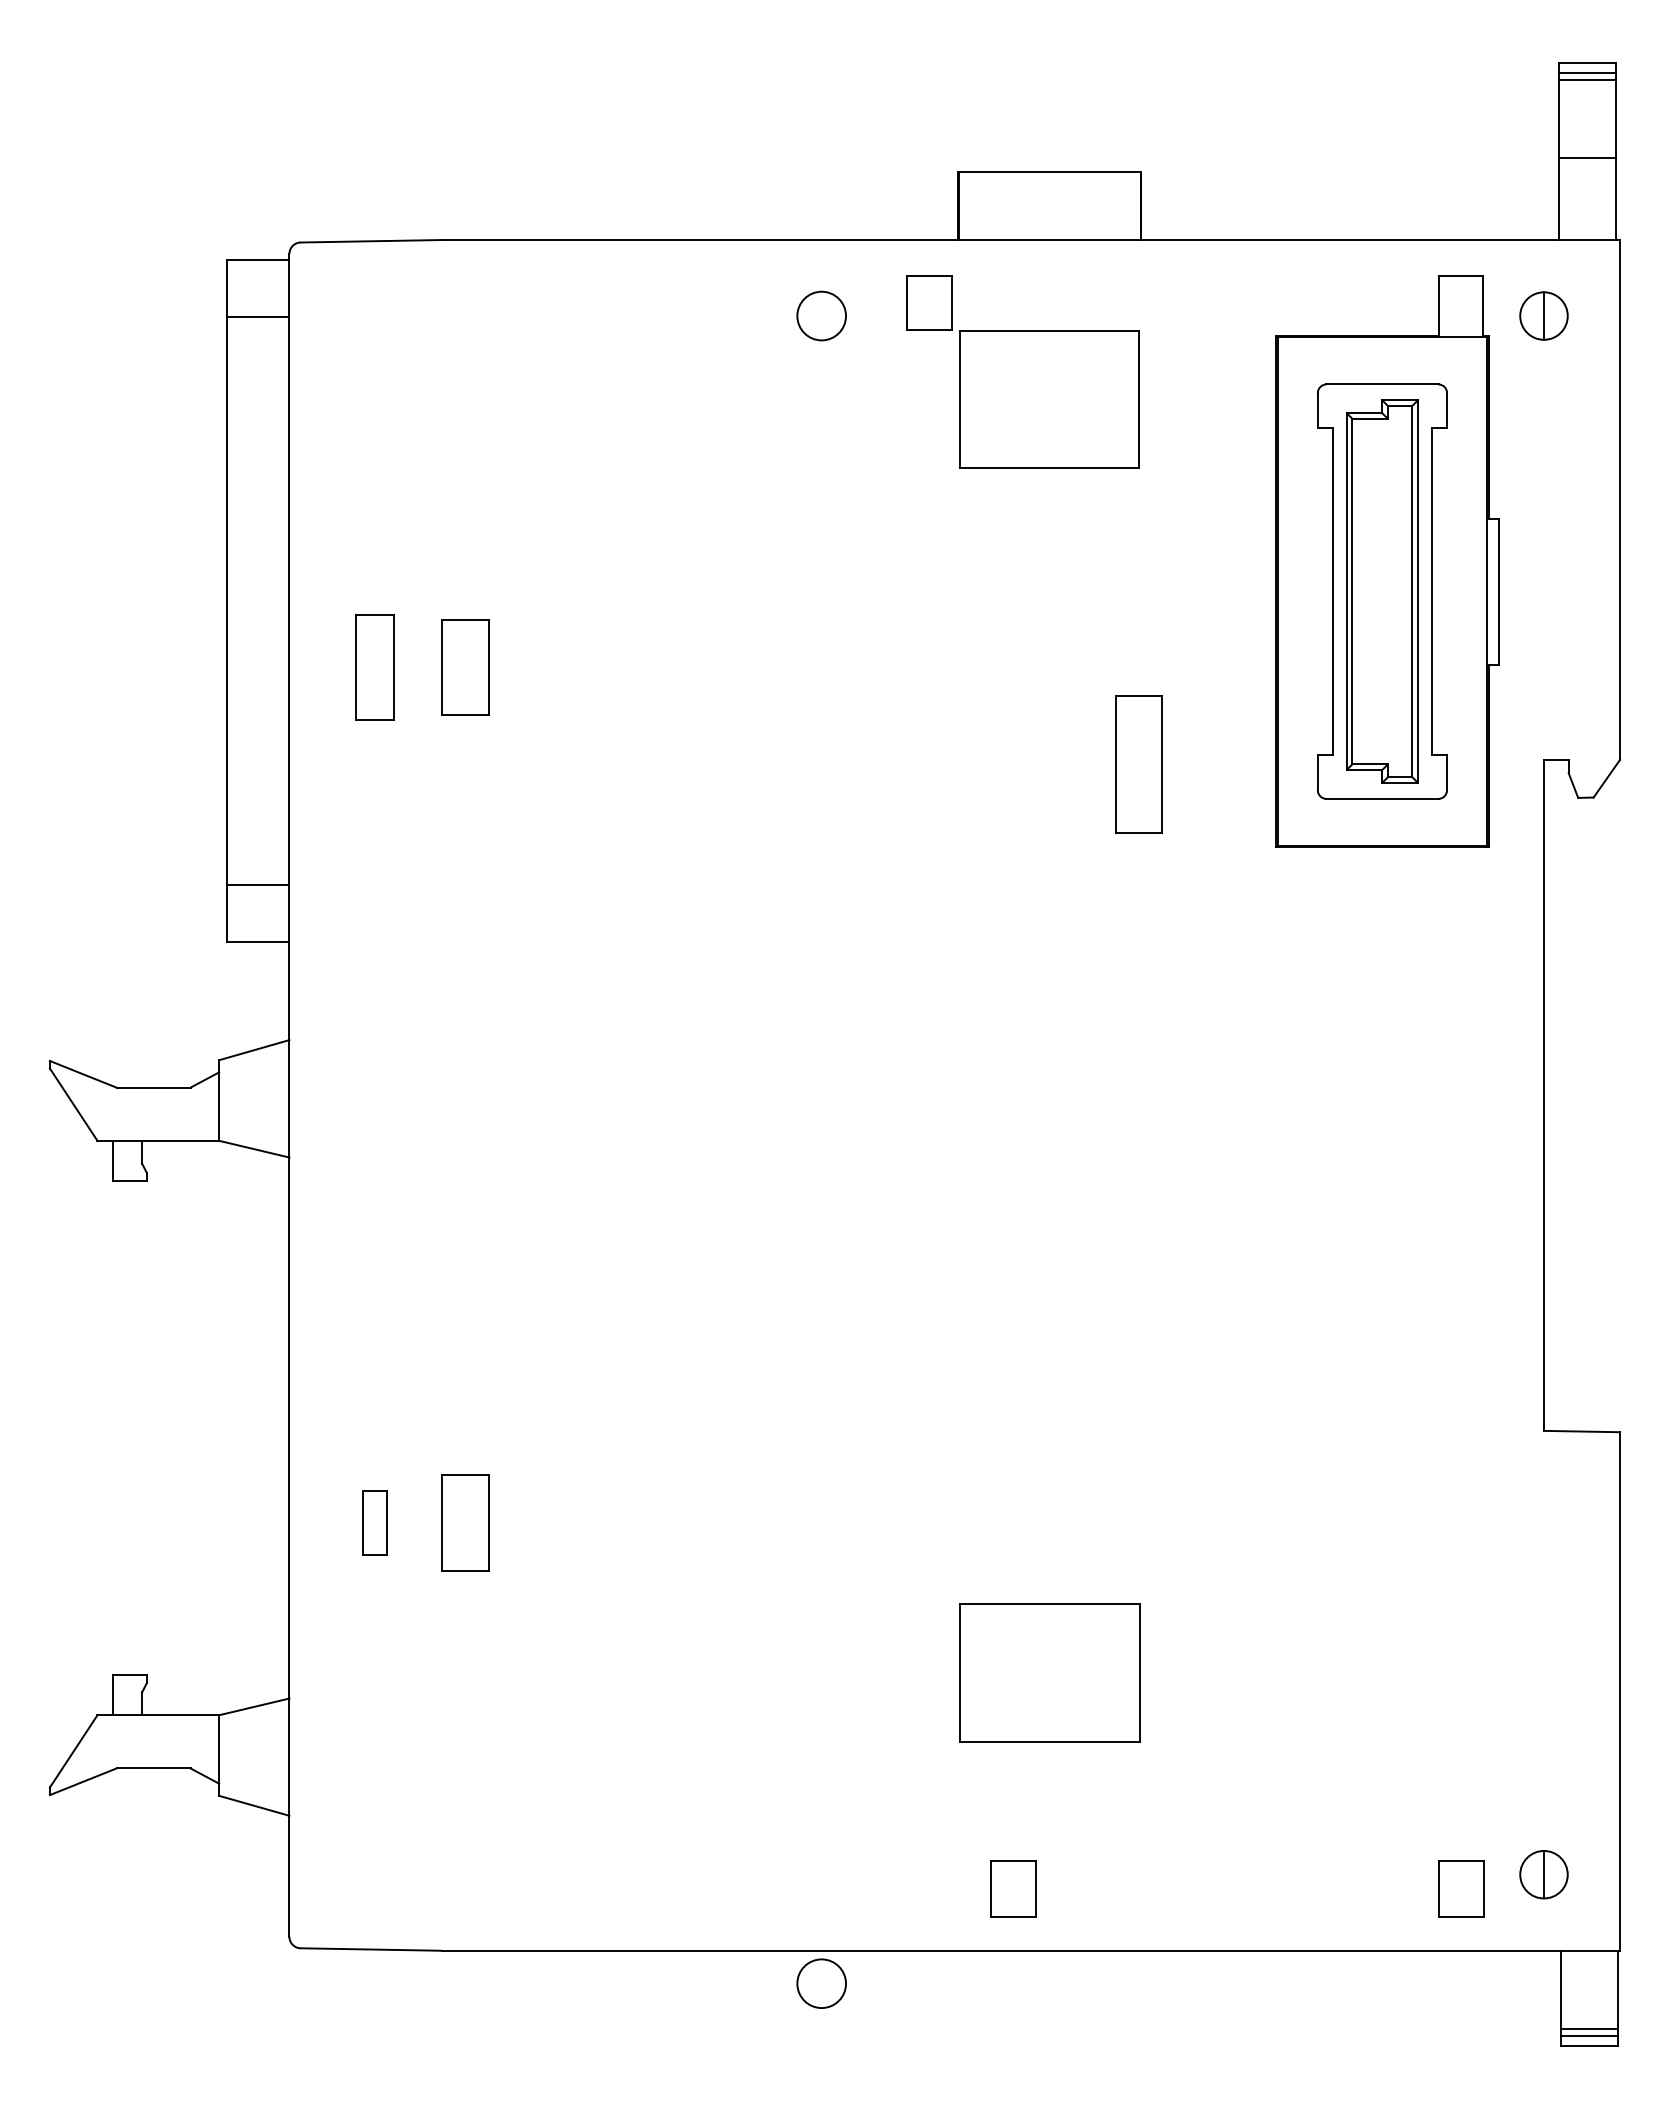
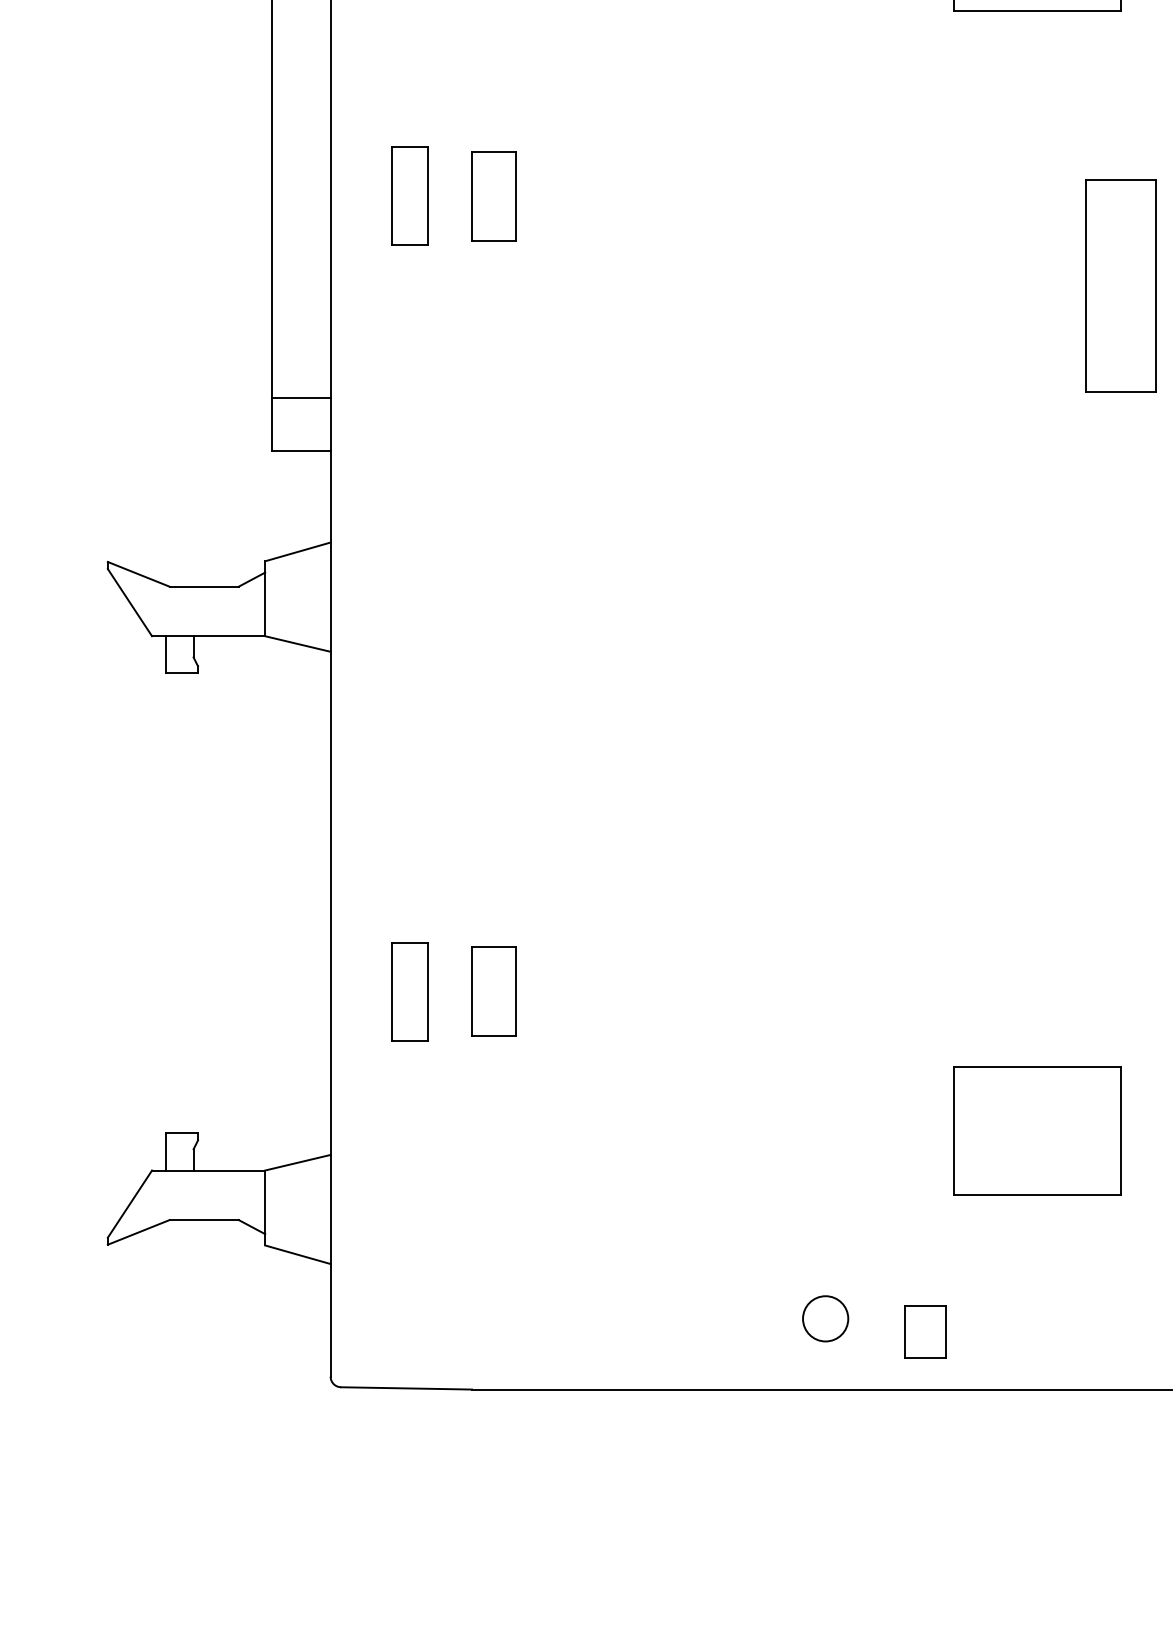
part: (1138, 764) -> (1120, 286), size x1.67
part: (374, 1522) -> (409, 991), size x1.67
part: (1013, 1888) -> (925, 1331), moved
circle: (821, 1983) -> (825, 1318), moved

